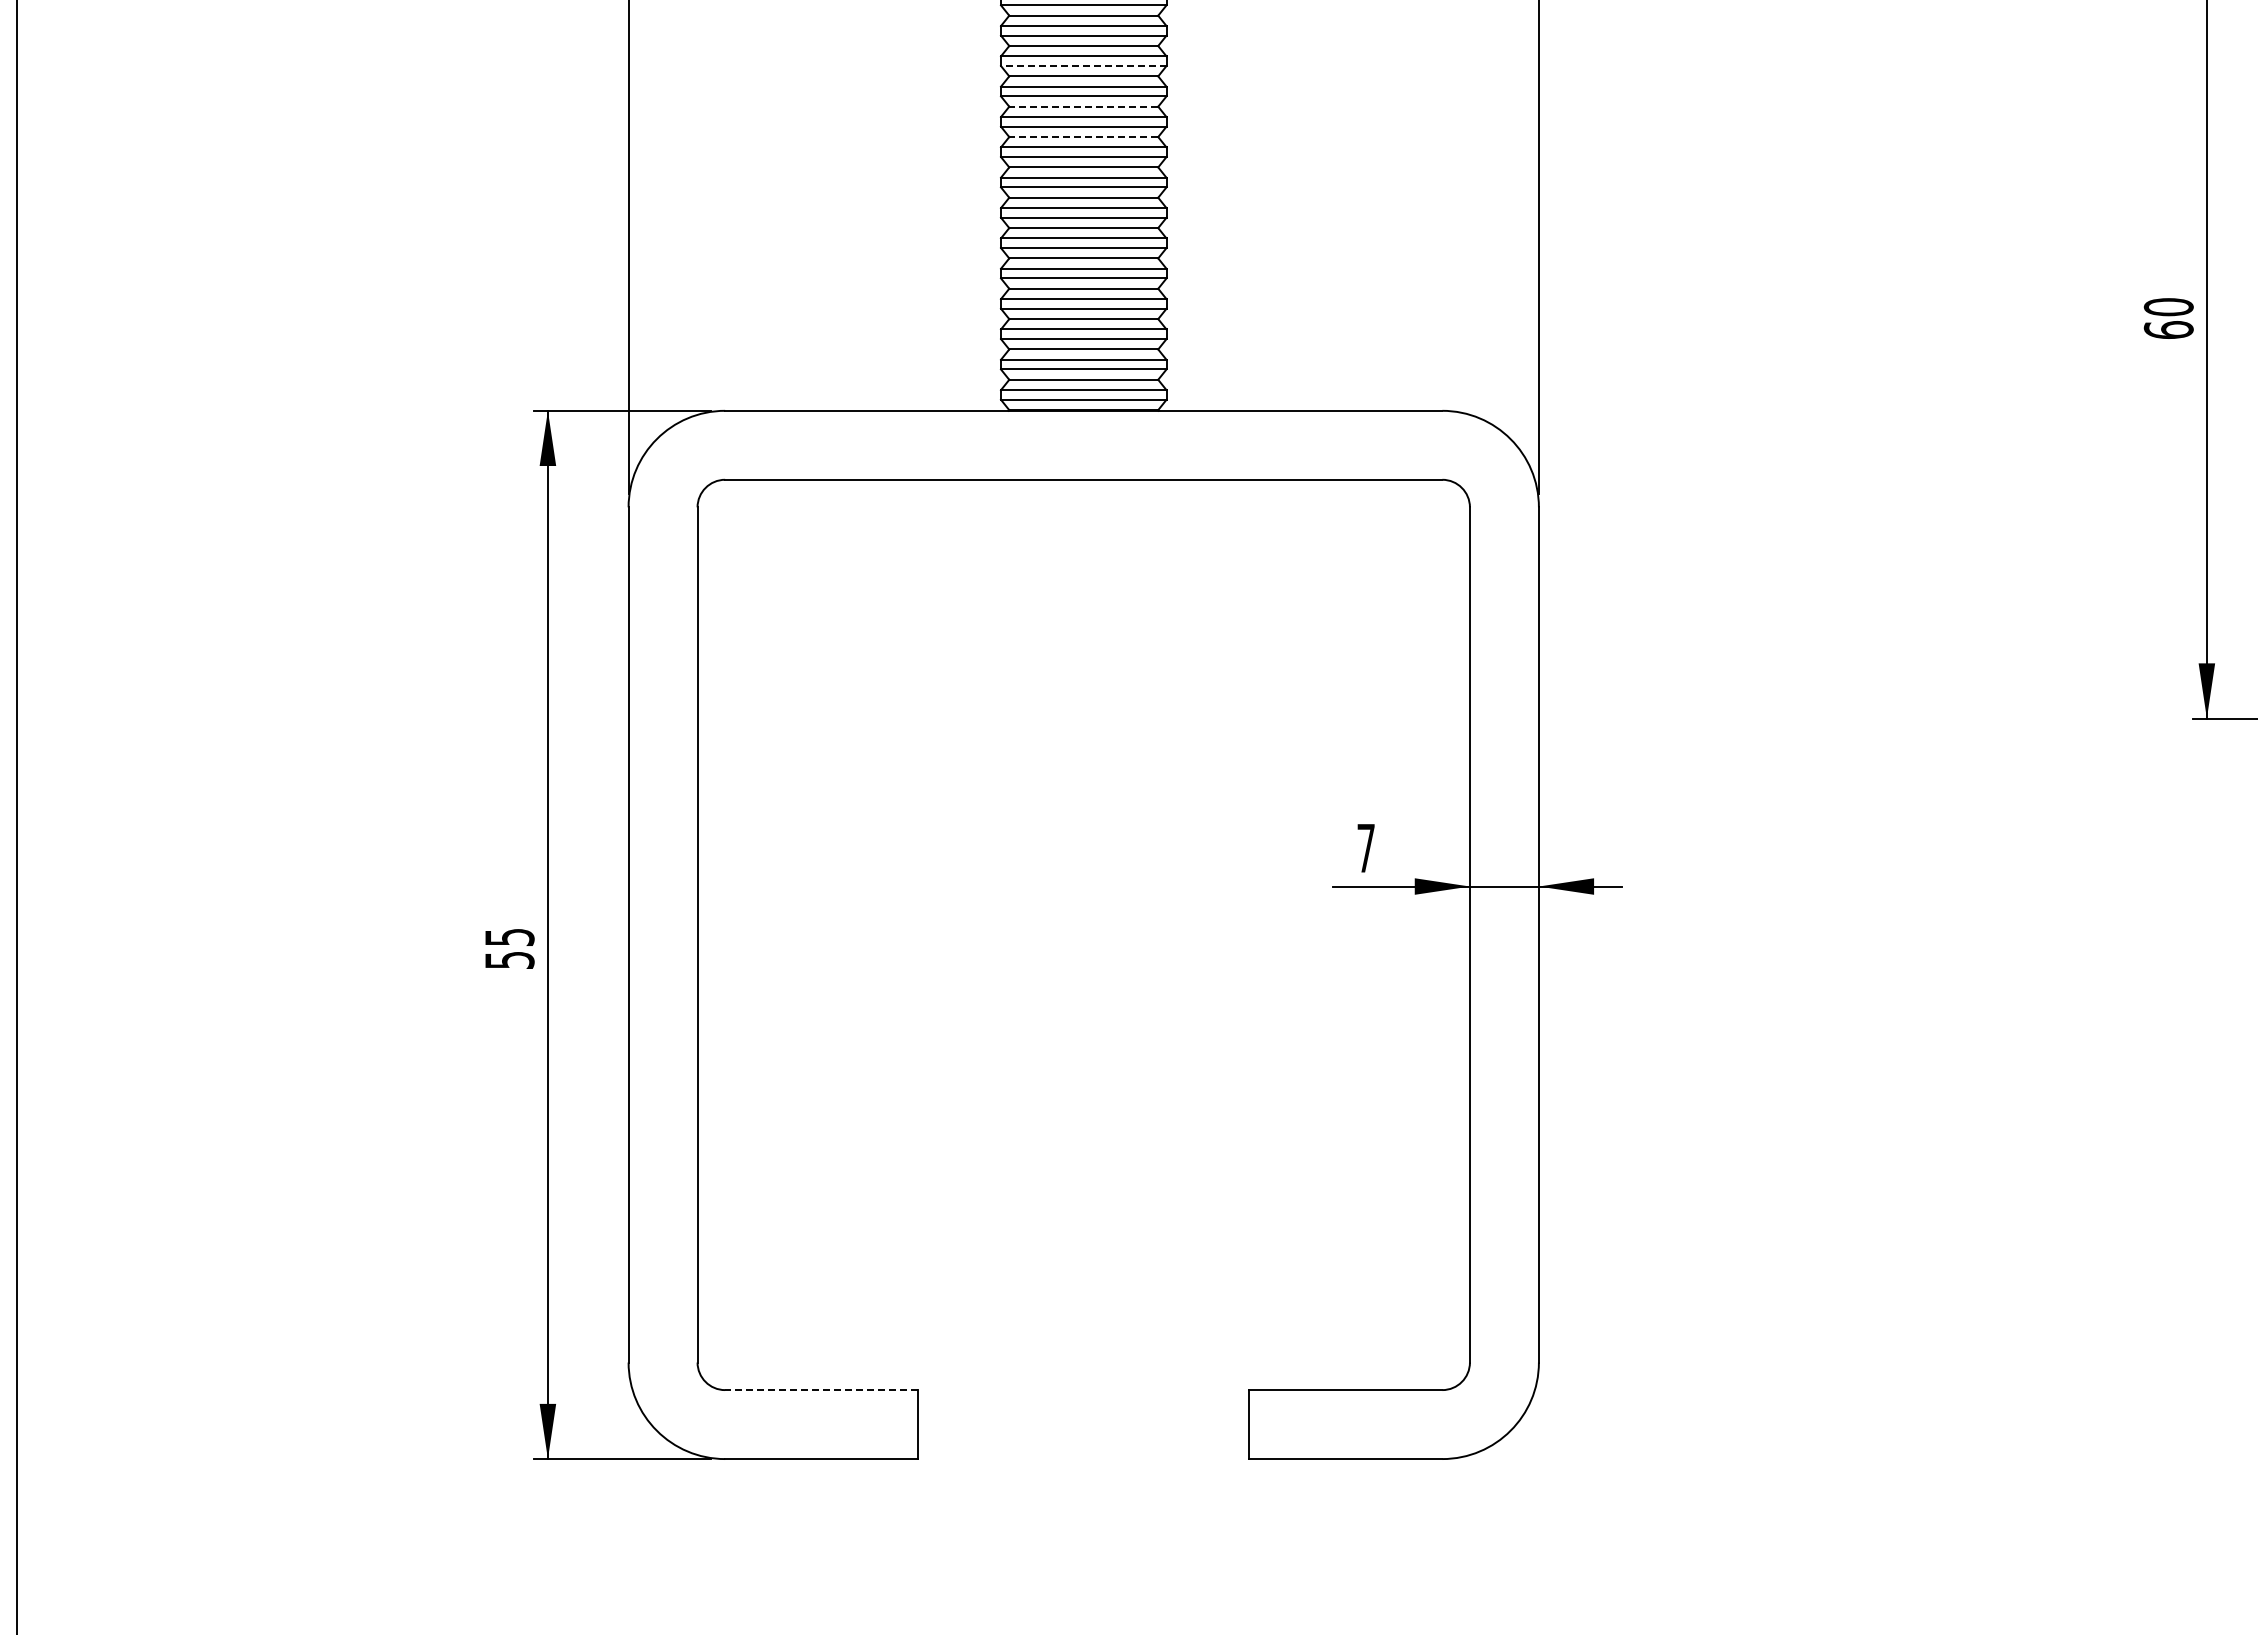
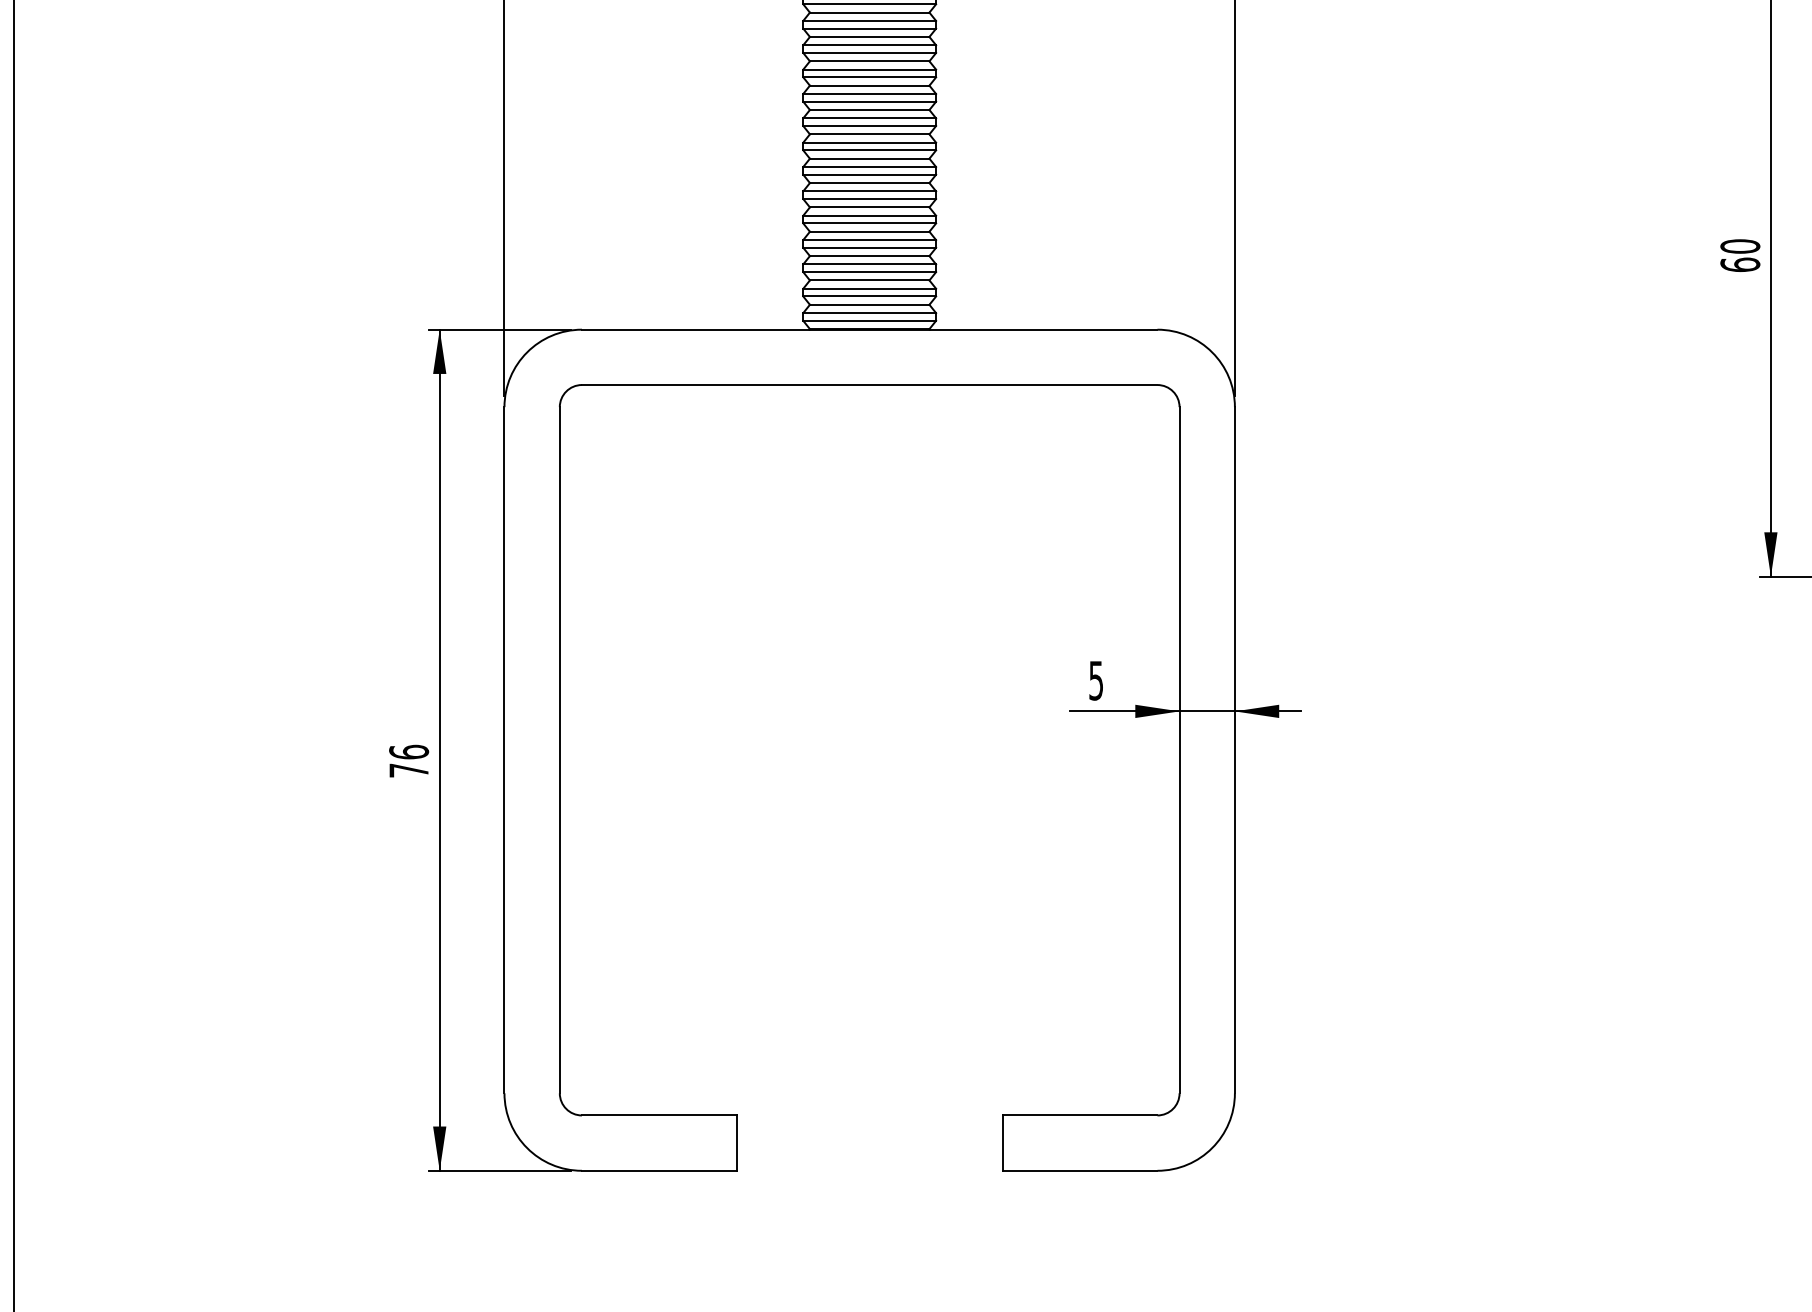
line: (1083, 66) -> (869, 53), dashed -> solid
line: (1083, 106) -> (869, 85), dashed -> solid
line: (1083, 137) -> (869, 110), dashed -> solid
text: (1365, 848) -> (1095, 680), 7 -> 5
text: (509, 948) -> (408, 761), 55 -> 76
line: (821, 1390) -> (659, 1115), dashed -> solid

